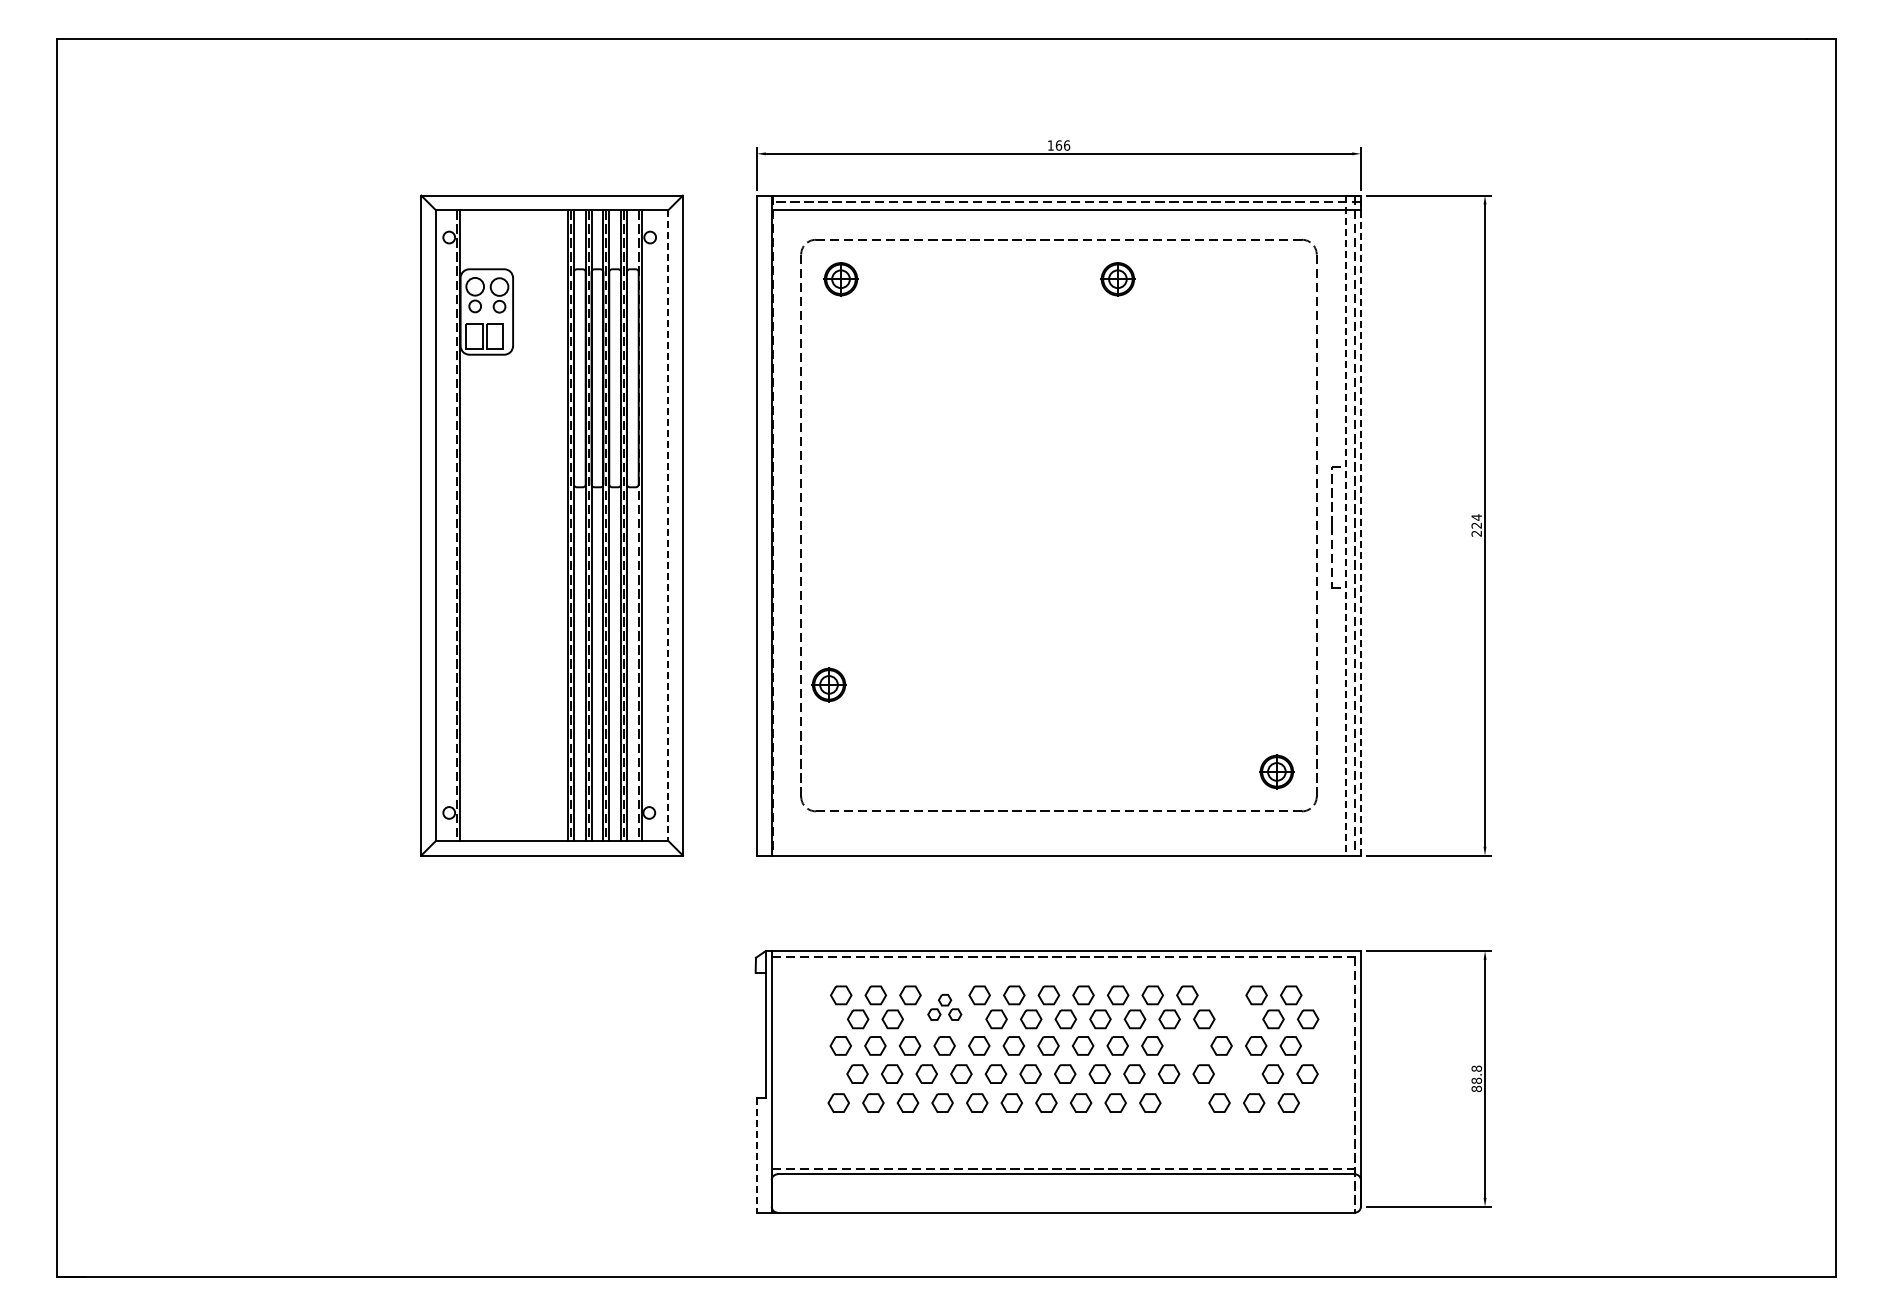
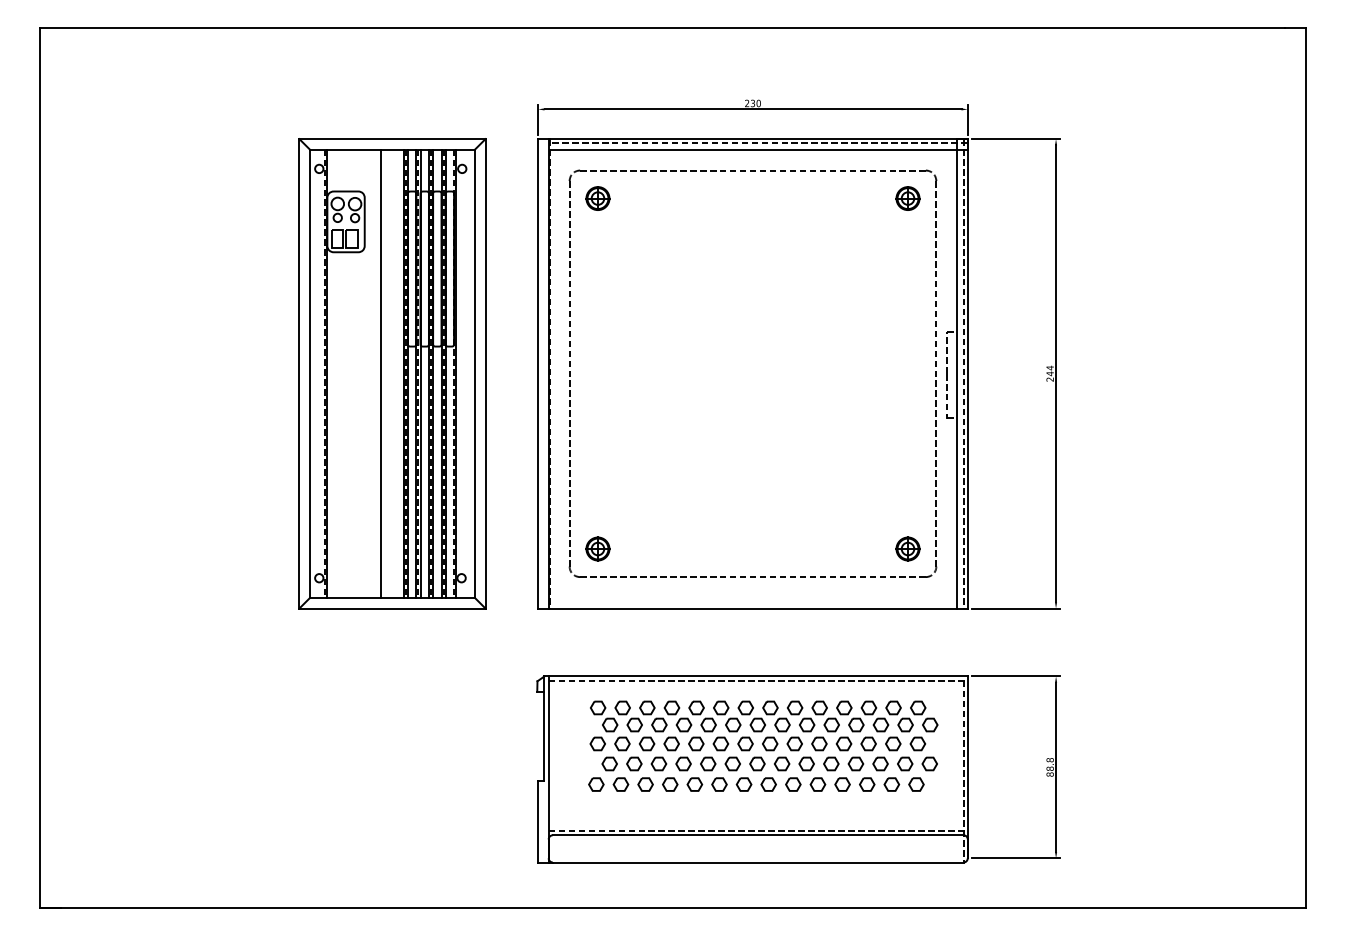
text: (1058, 145) -> (752, 103), 166 -> 230
part: (1117, 279) -> (907, 198), moved
line: (535, 525) -> (380, 373), added
line: (1346, 525) -> (957, 373), dashed -> solid
line: (1360, 525) -> (967, 373), dashed -> solid
text: (1476, 525) -> (1049, 373), 224 -> 244
line: (668, 526) -> (475, 374), dashed -> solid
part: (828, 684) -> (597, 548), moved
part: (944, 1007) -> (671, 716), size x1.67
part: (1230, 1007) -> (875, 716), added
part: (1186, 1045) -> (843, 743), added
part: (1238, 1073) -> (880, 763), added
part: (1184, 1102) -> (842, 784), added
line: (756, 1155) -> (537, 821), dashed -> solid

